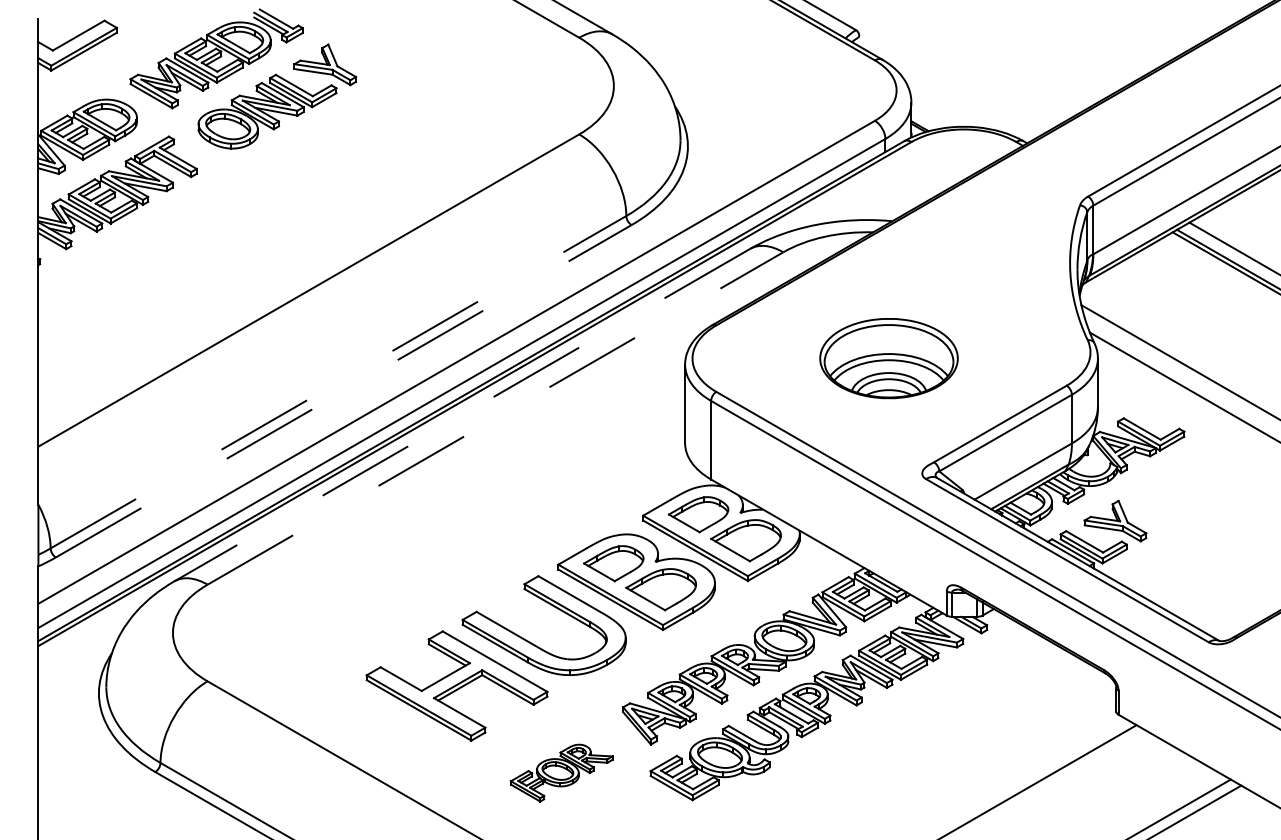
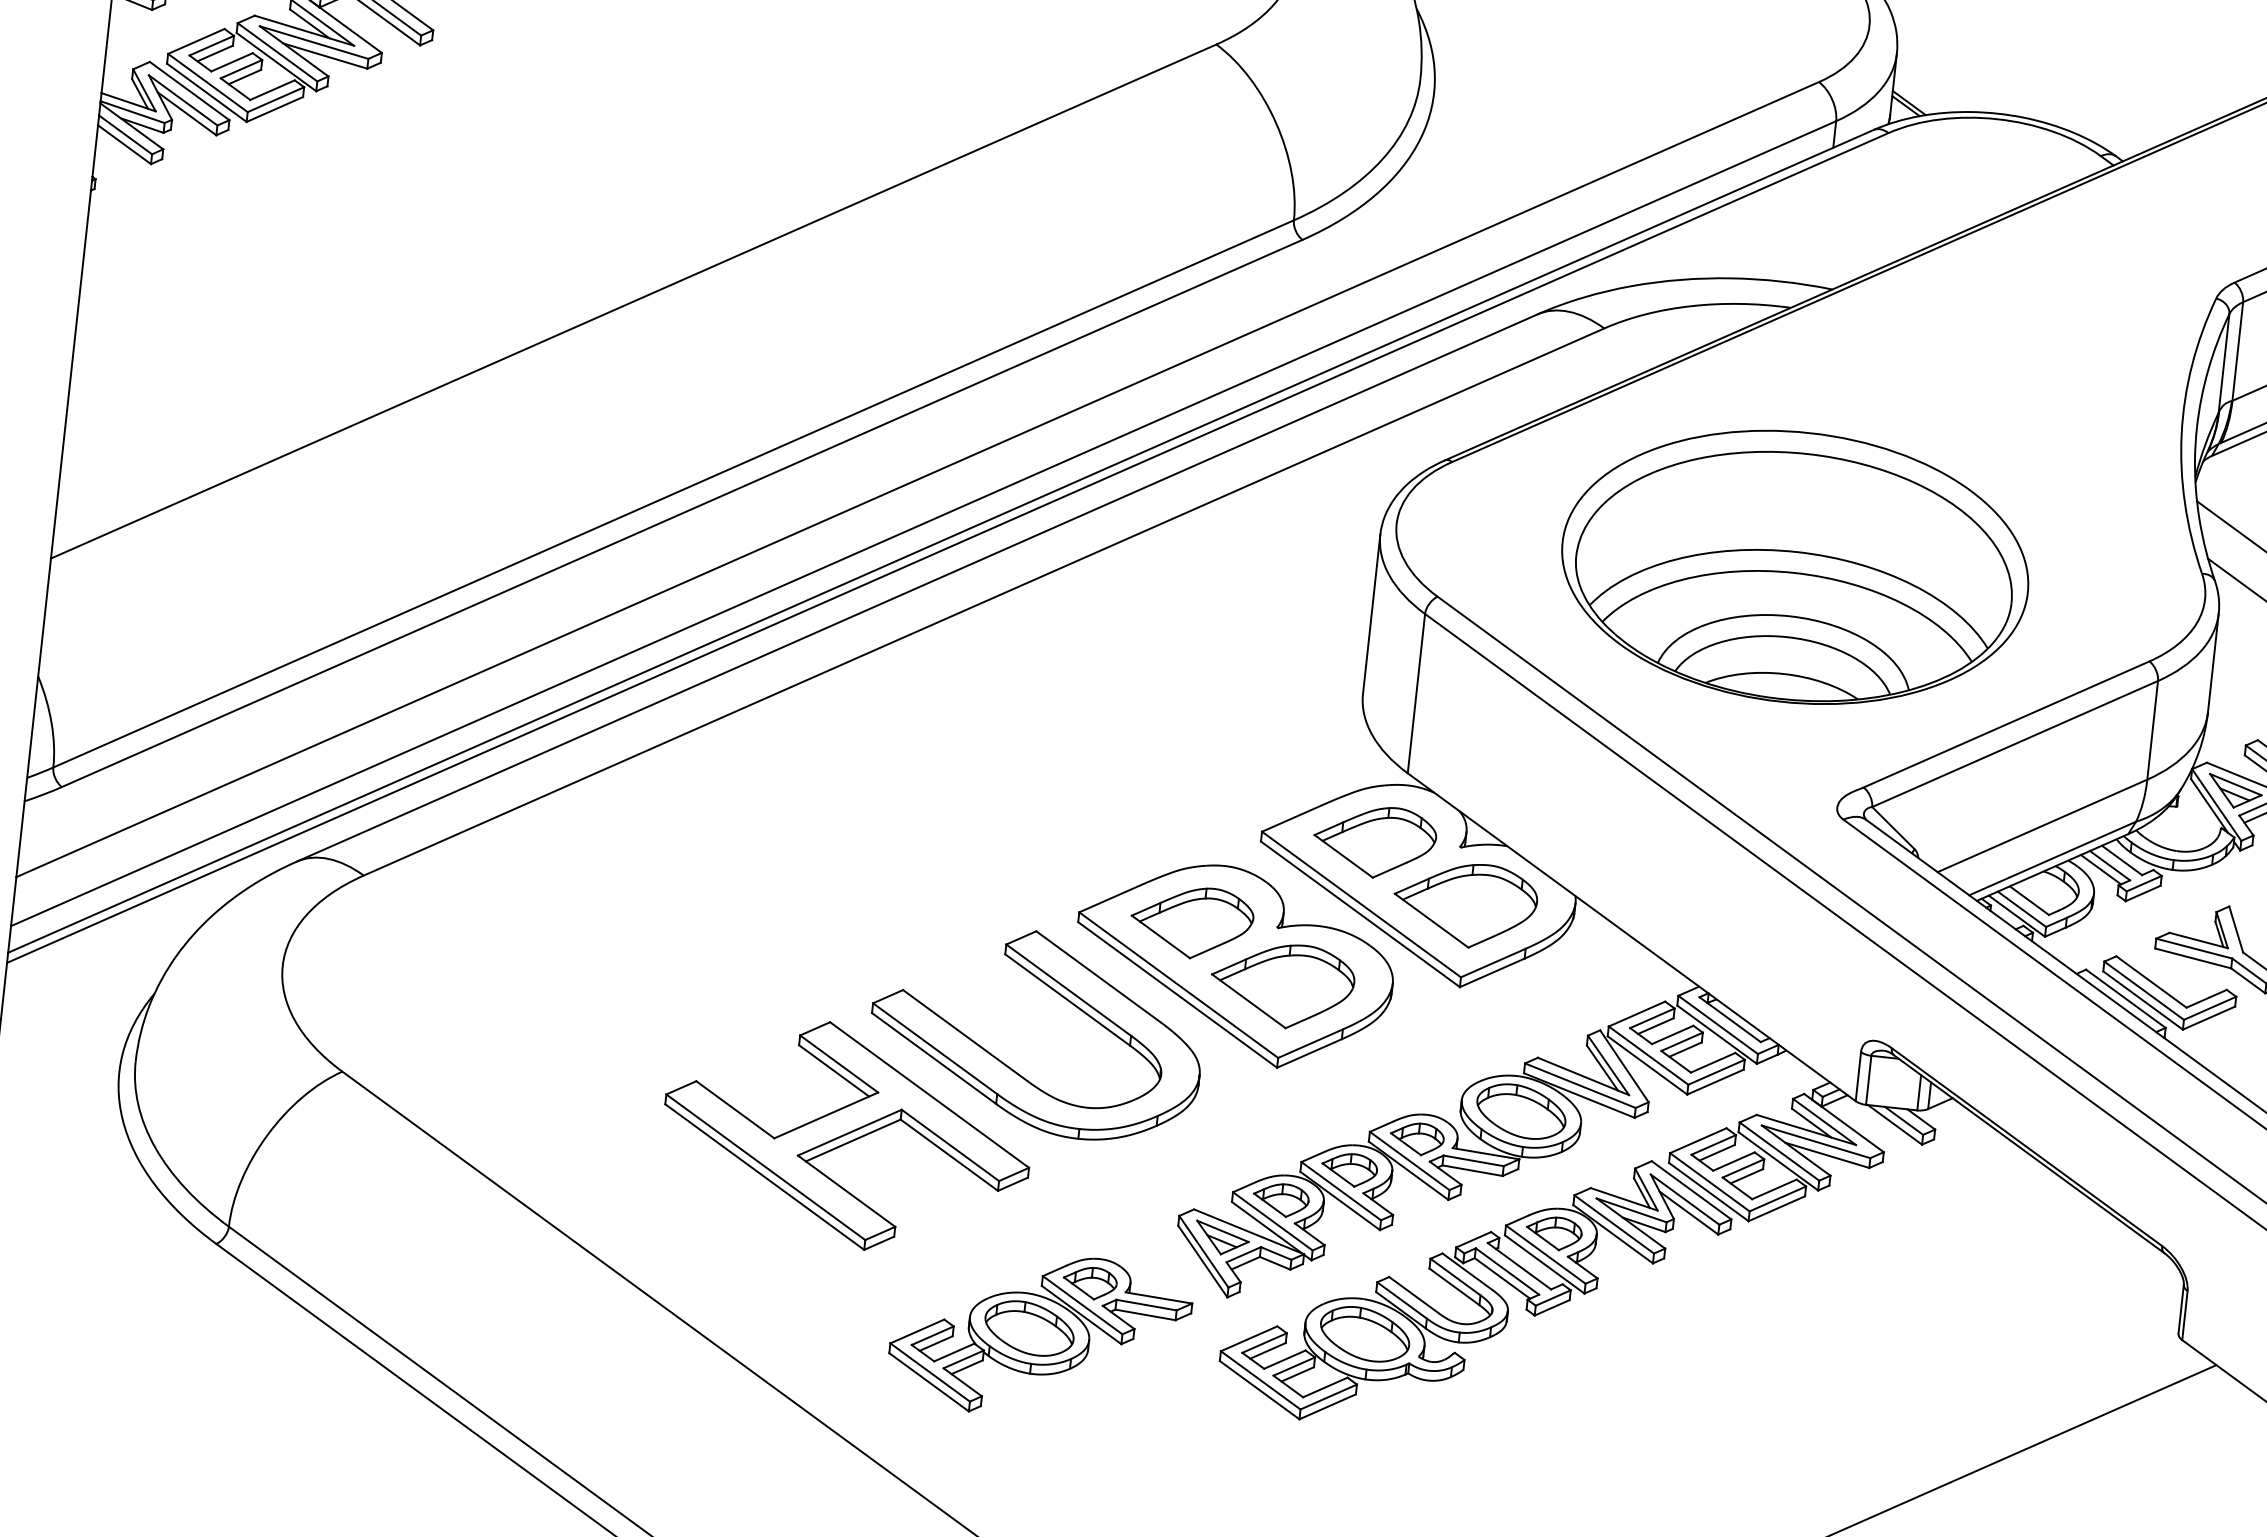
part: (888, 358) -> (1794, 566), size x1.67
line: (338, 381) -> (673, 492), dashed -> solid
line: (344, 391) -> (683, 514), dashed -> solid
line: (461, 415) -> (915, 588), dashed -> solid
line: (495, 418) -> (984, 602), dashed -> solid
part: (561, 772) -> (1039, 1334), size x1.43

